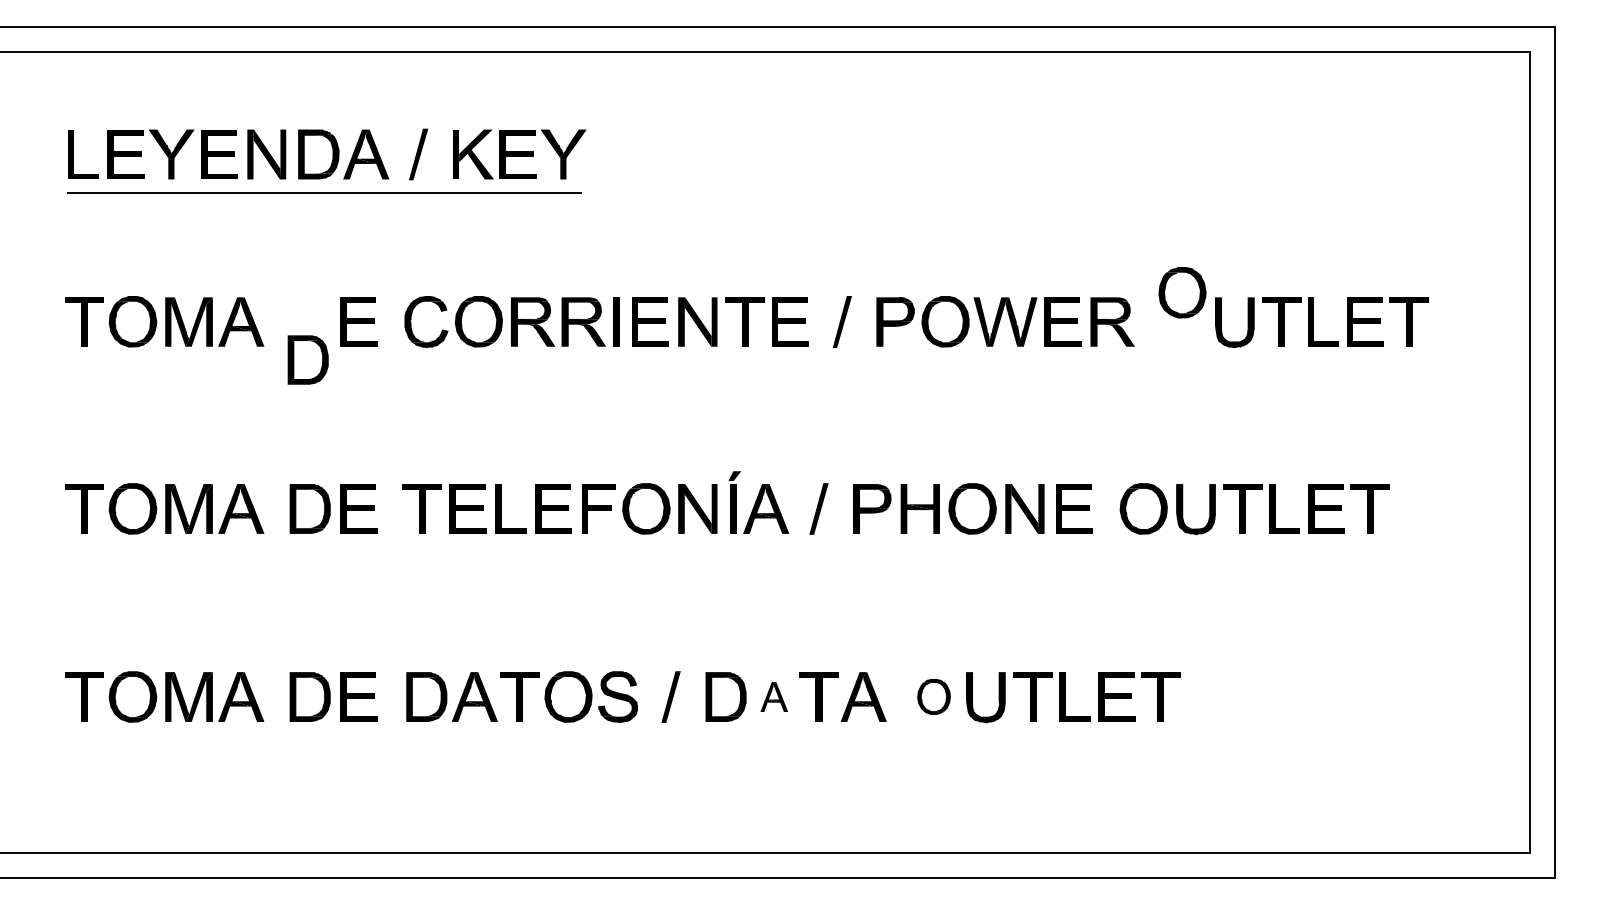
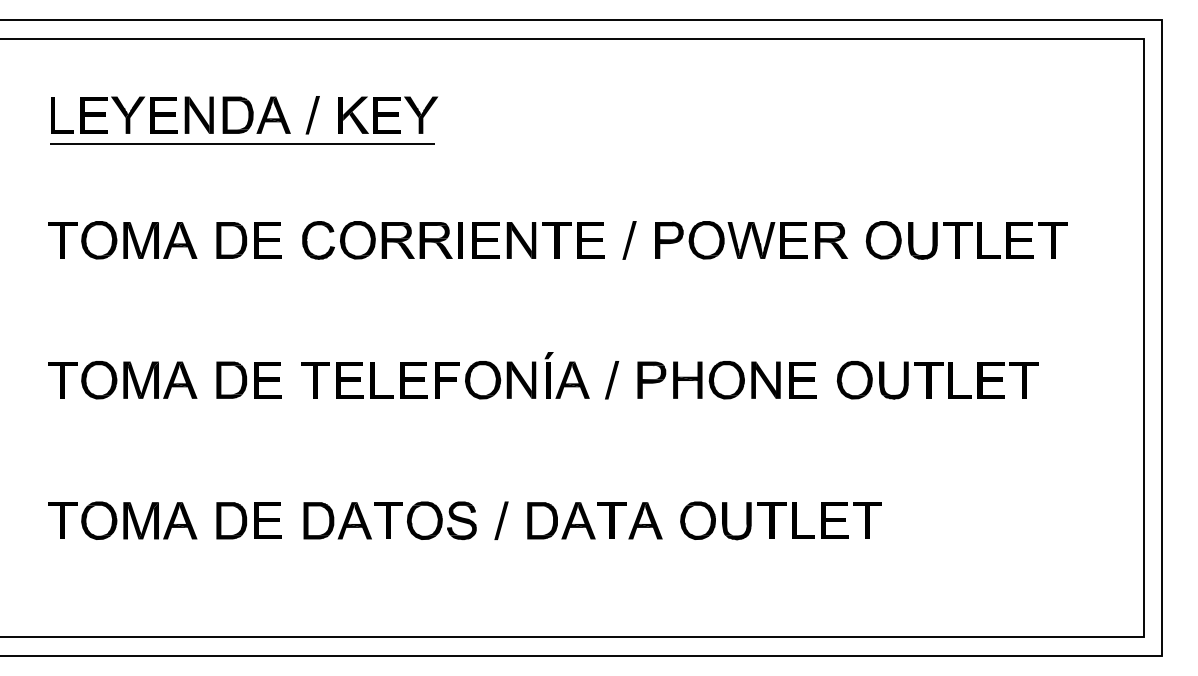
part: (1182, 292) -> (883, 240), moved
part: (307, 359) -> (231, 240), moved
part: (774, 696) -> (578, 520), size x1.67
part: (933, 696) -> (697, 520), size x1.43

